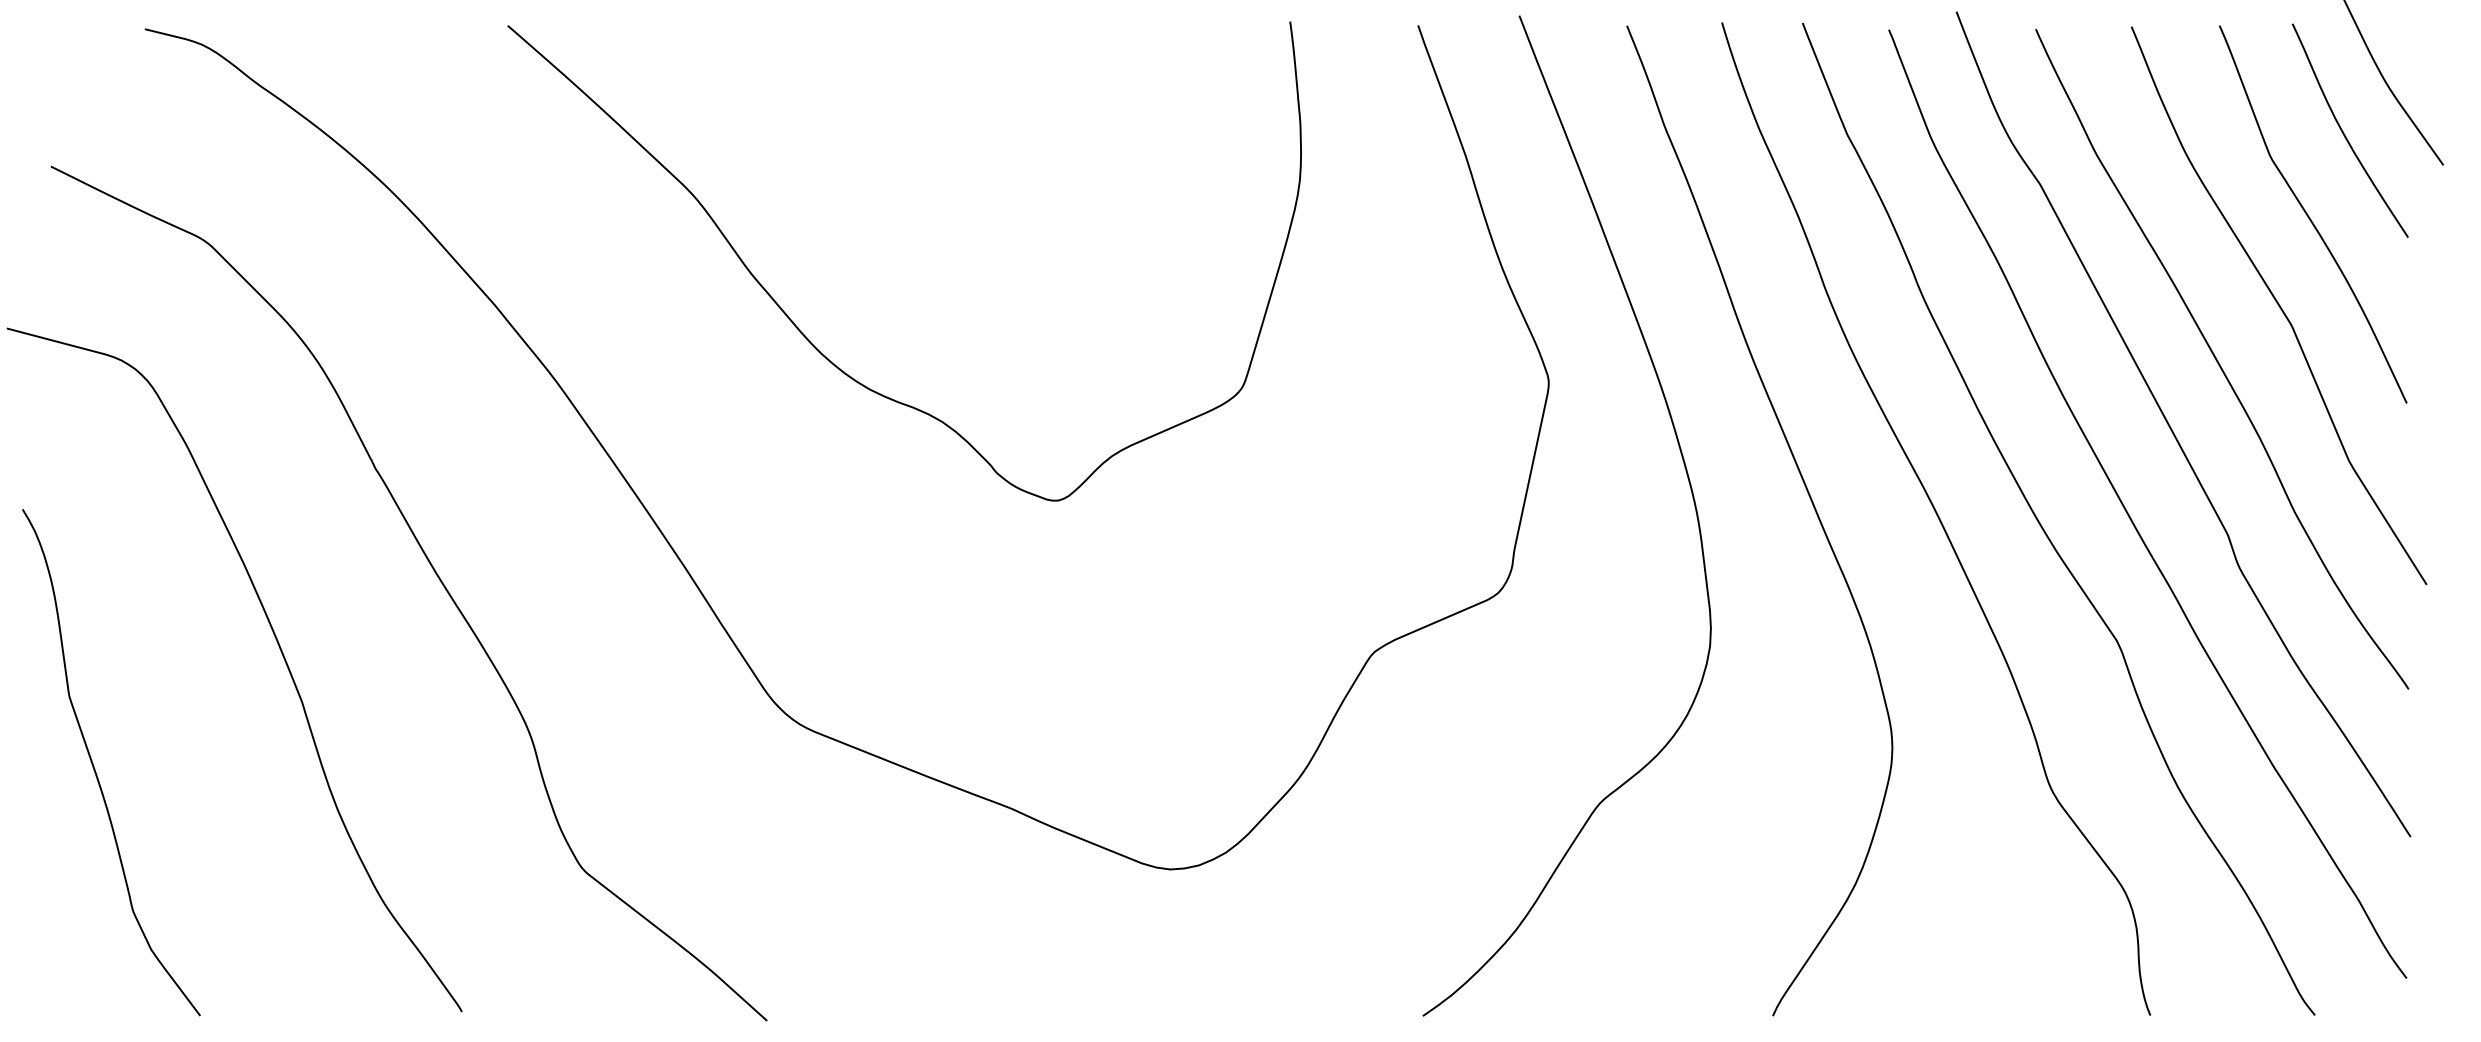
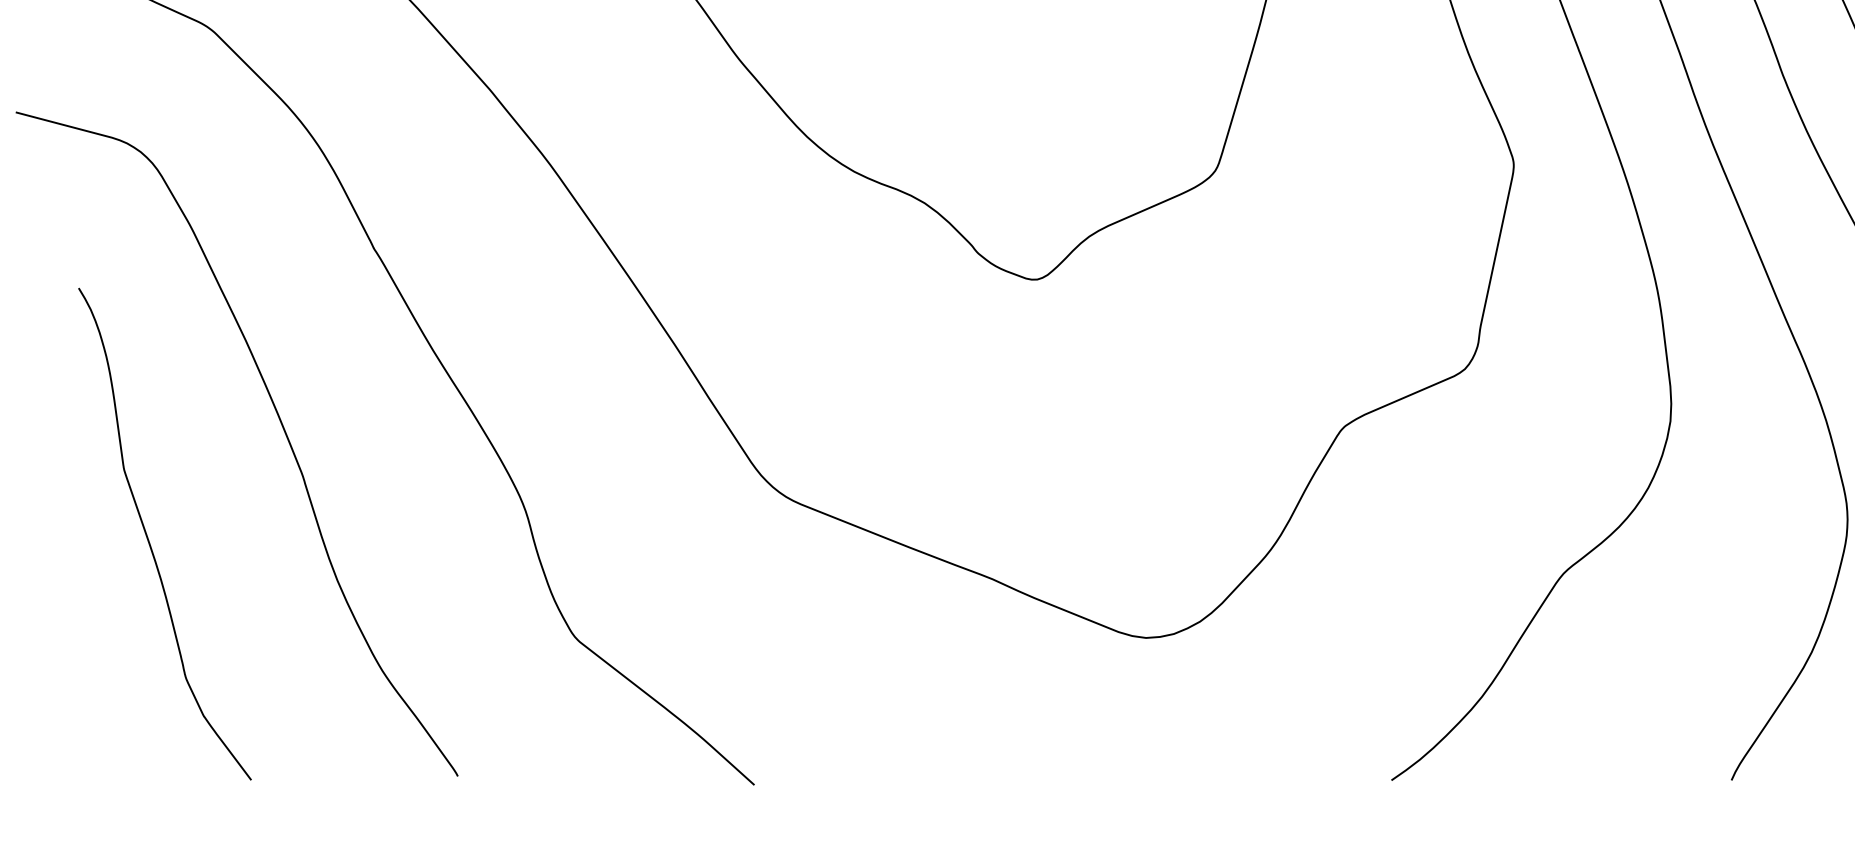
curve: (94, 766) -> (148, 537), moved

